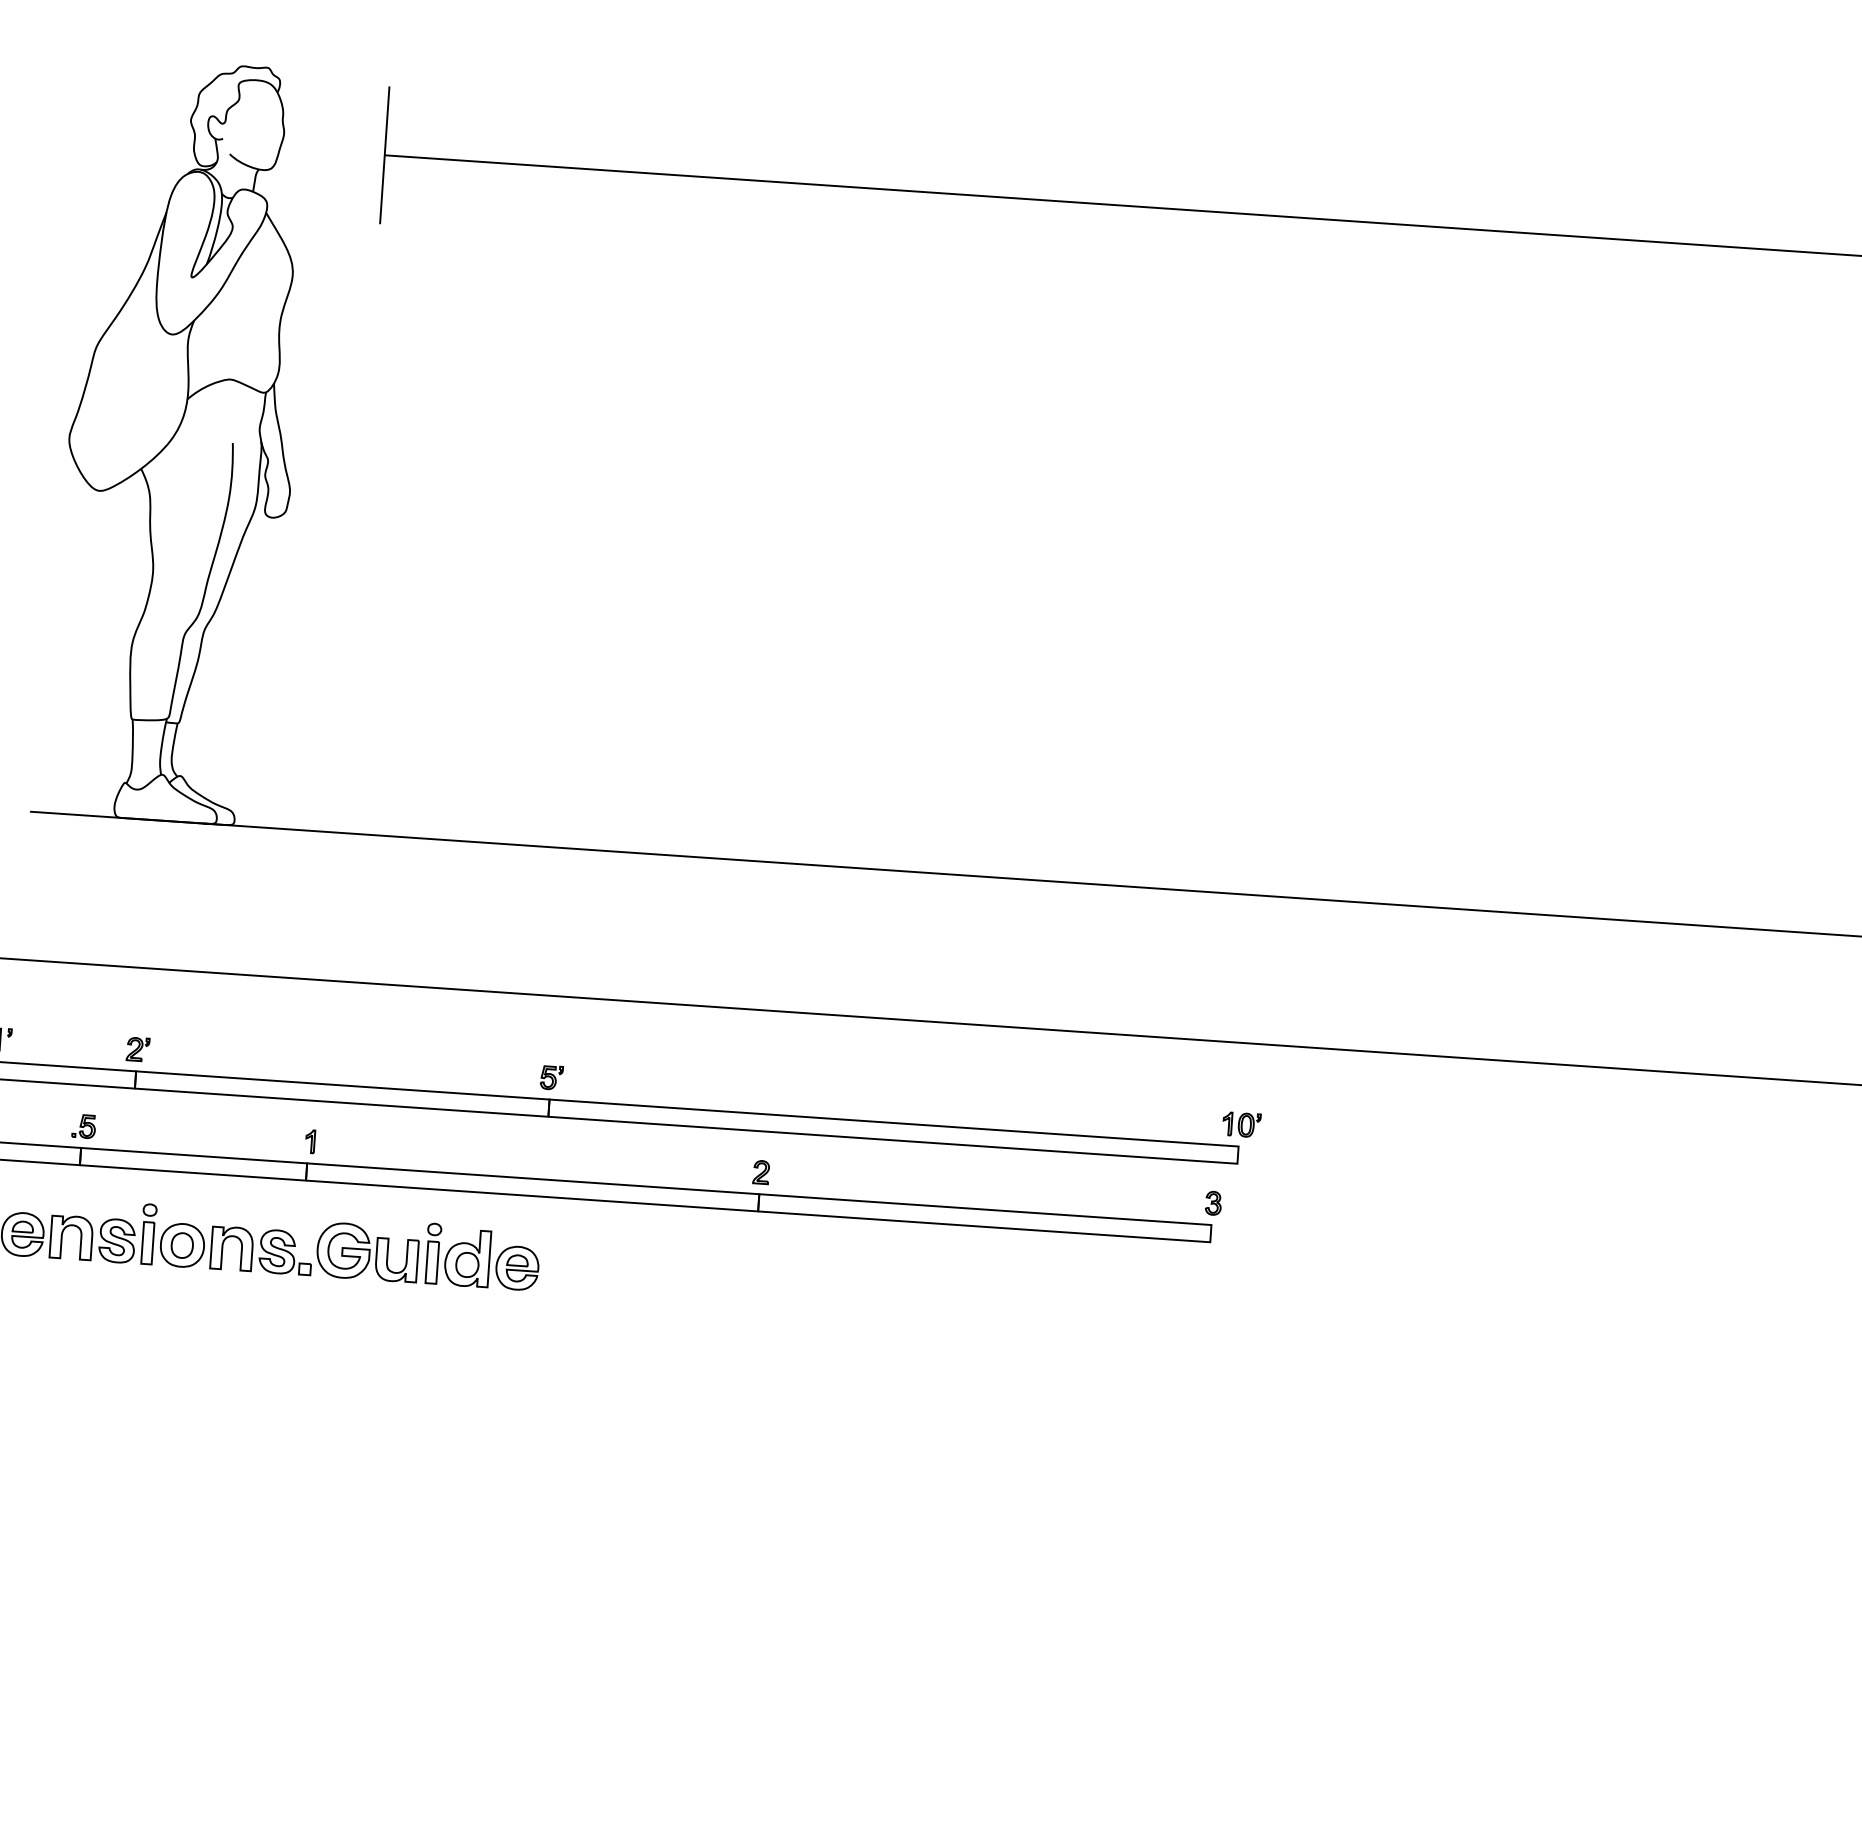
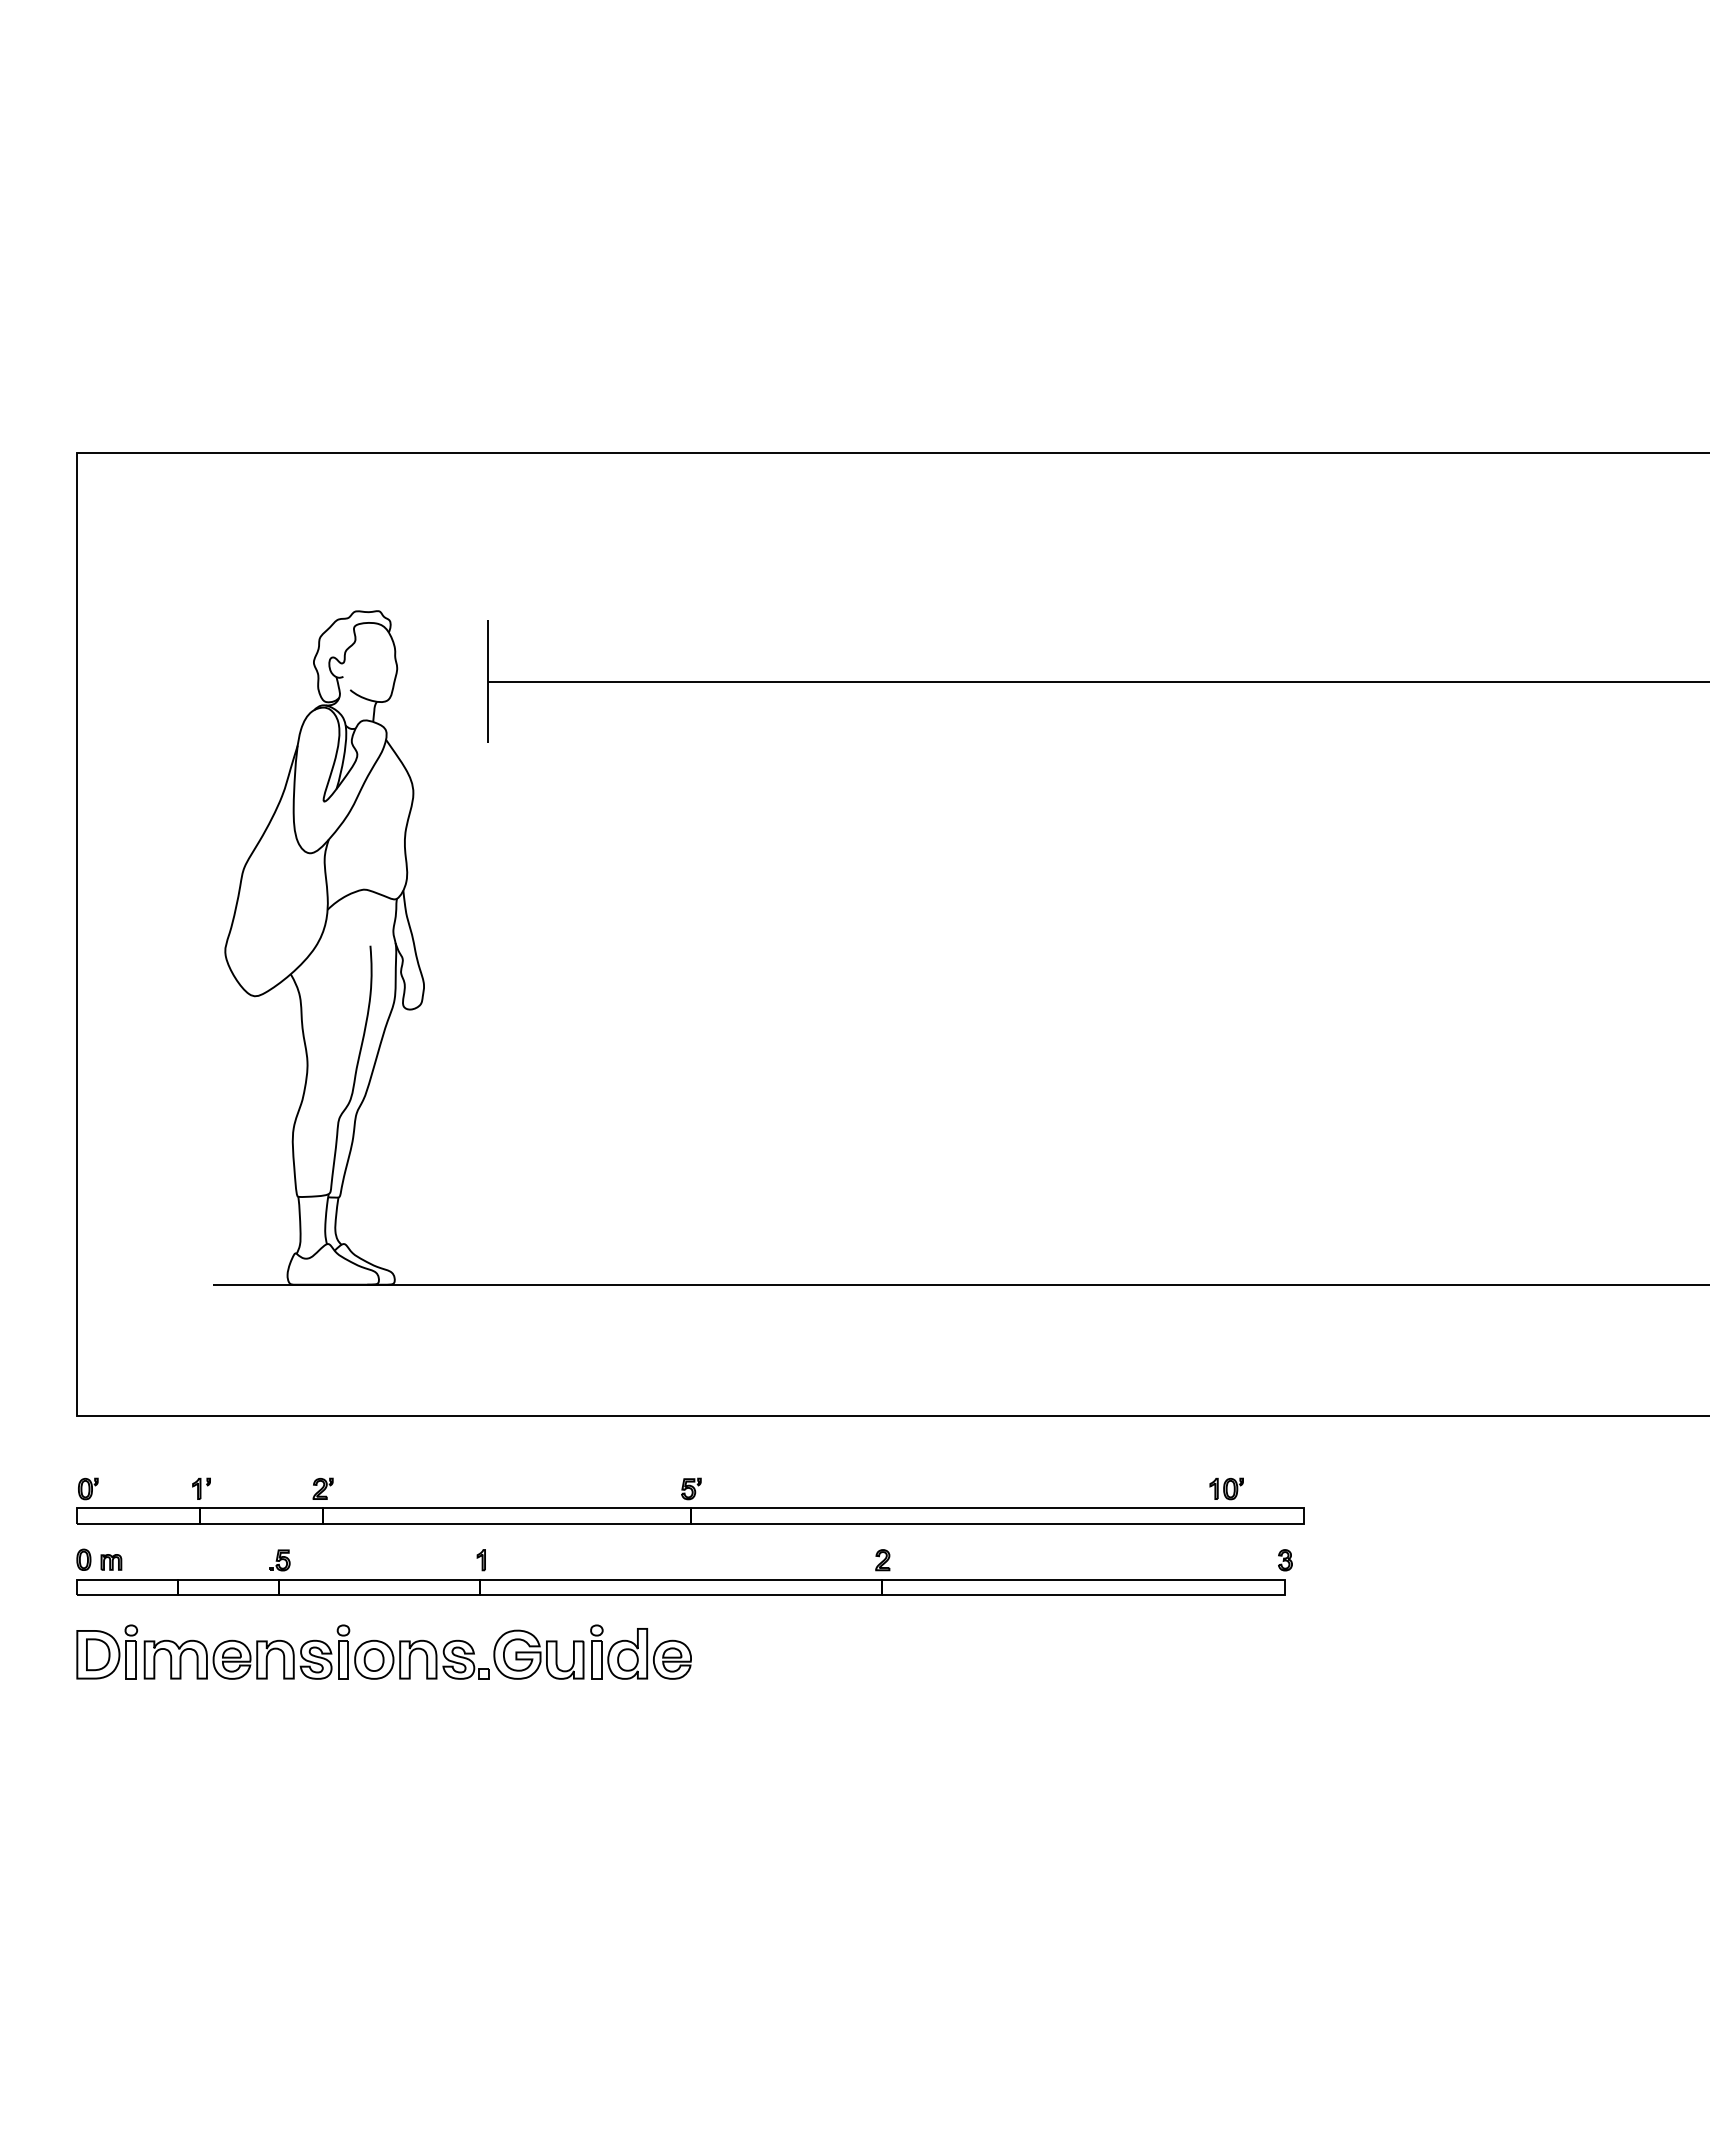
part: (1241, 1124) -> (1226, 1488), moved

